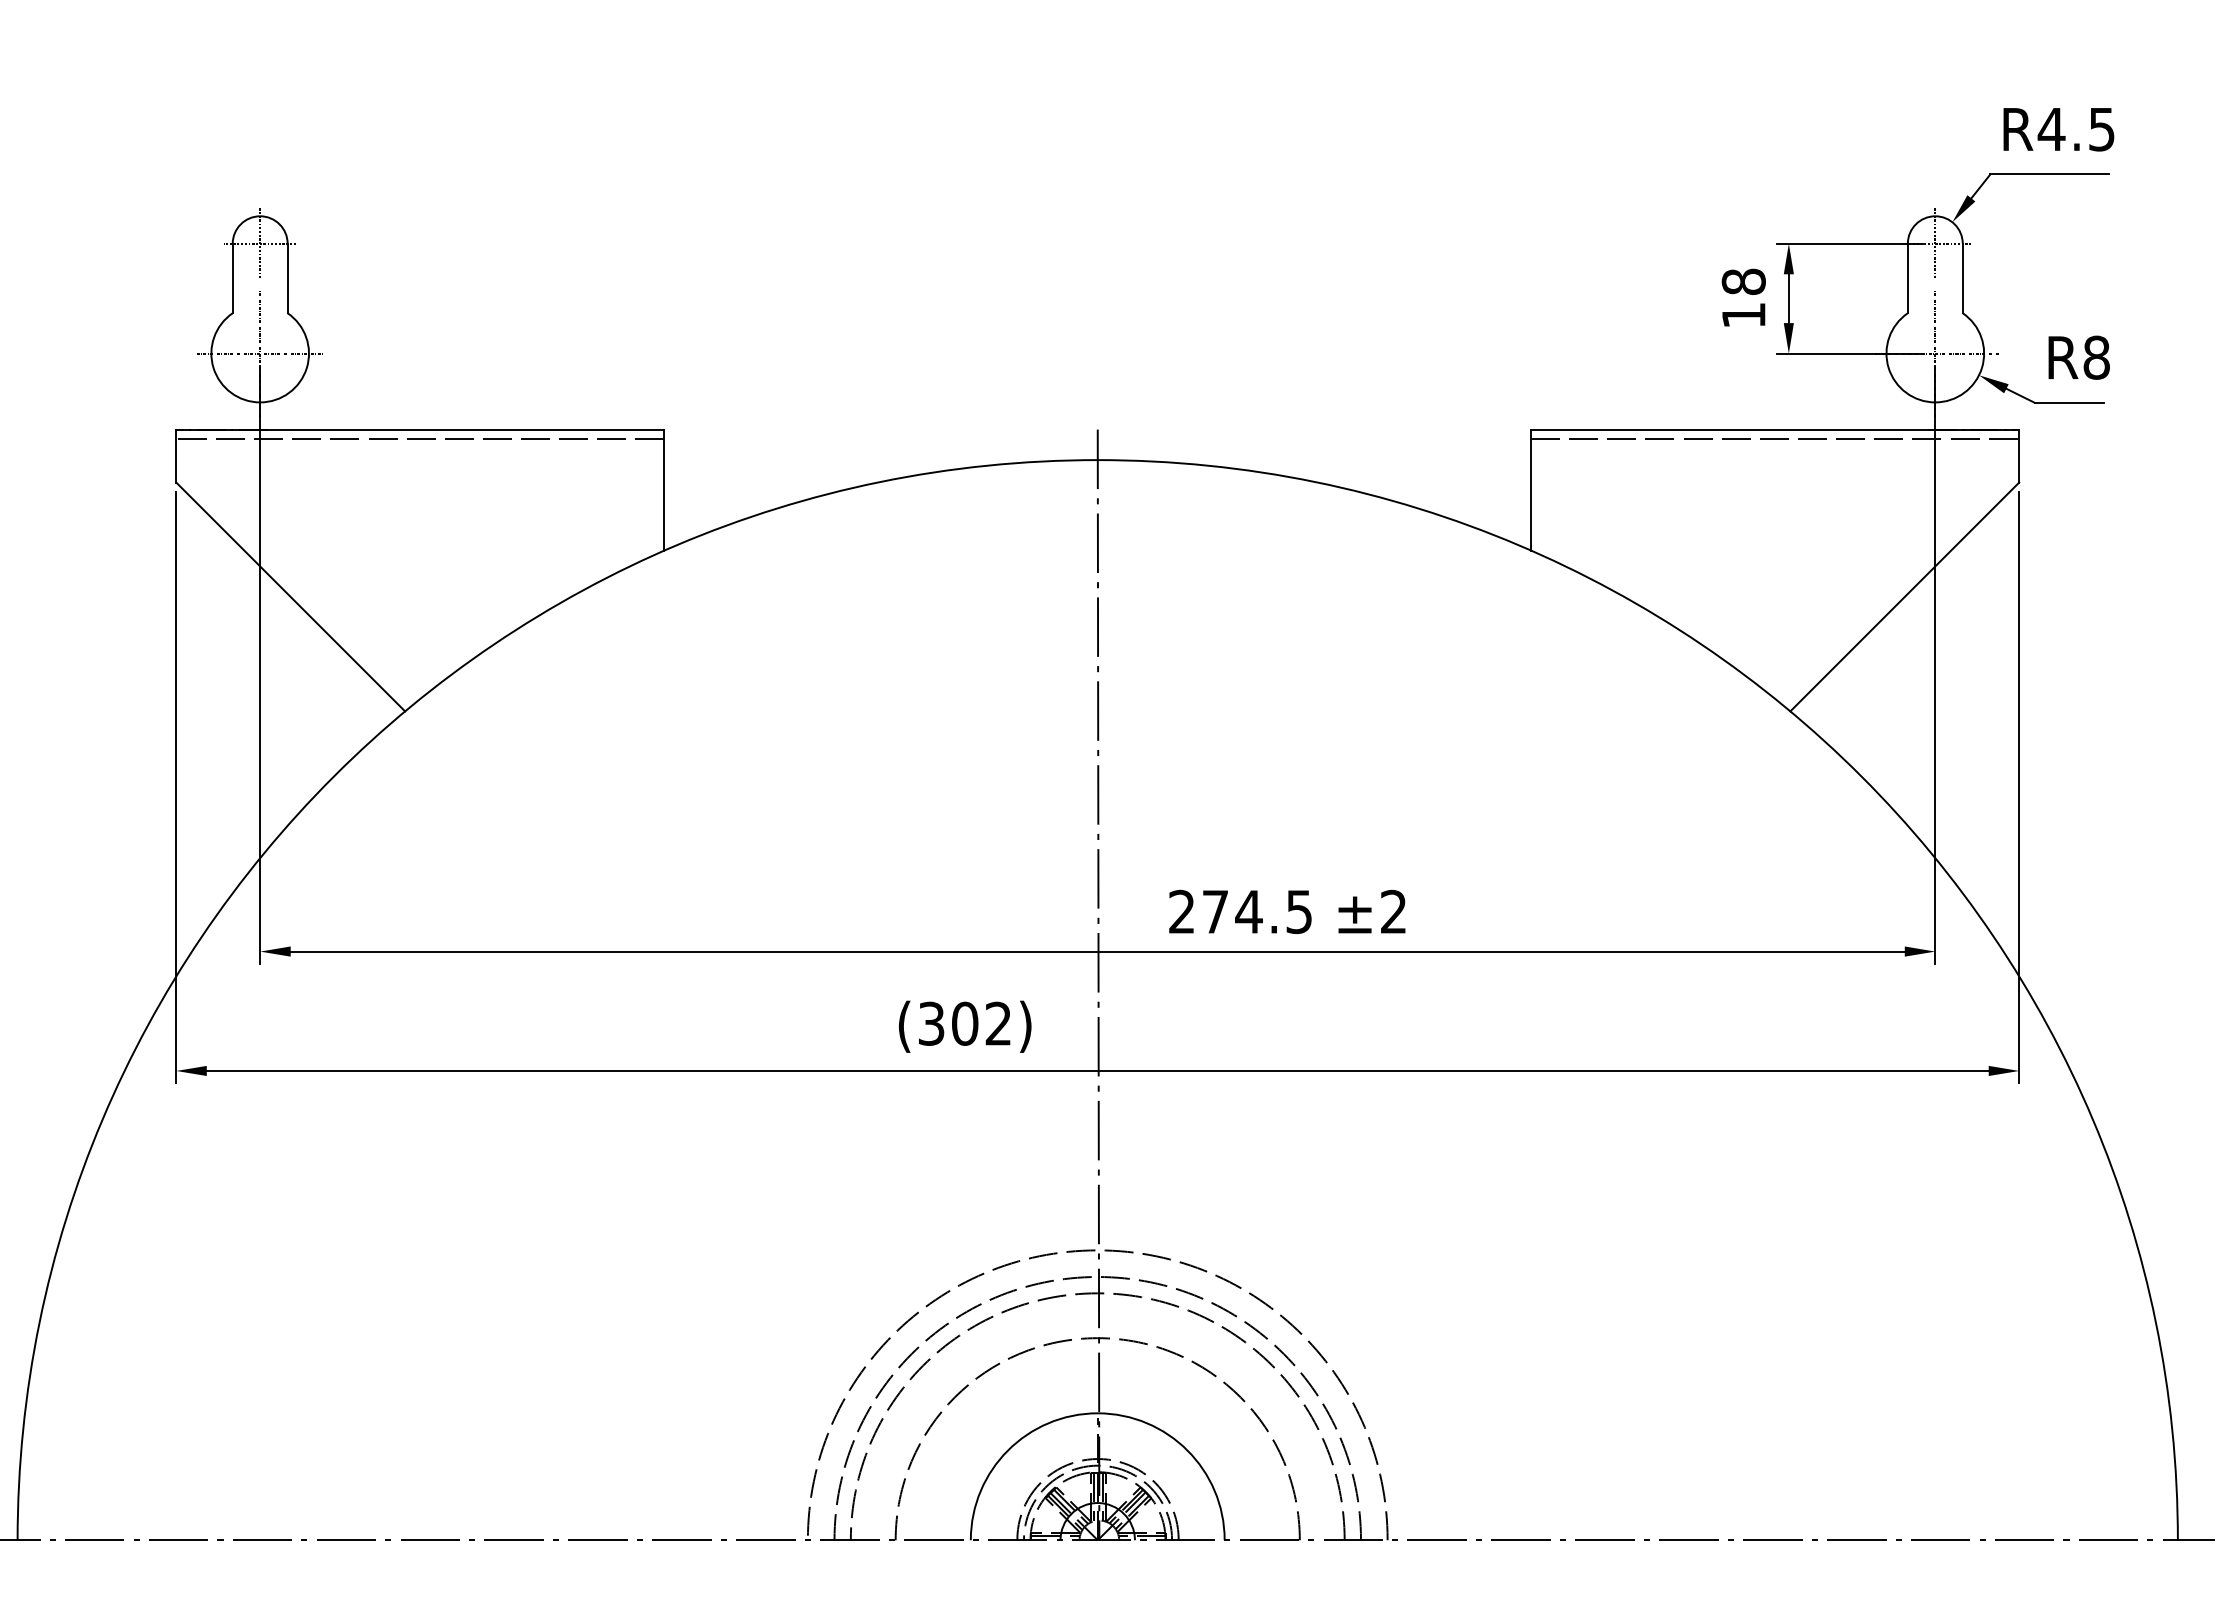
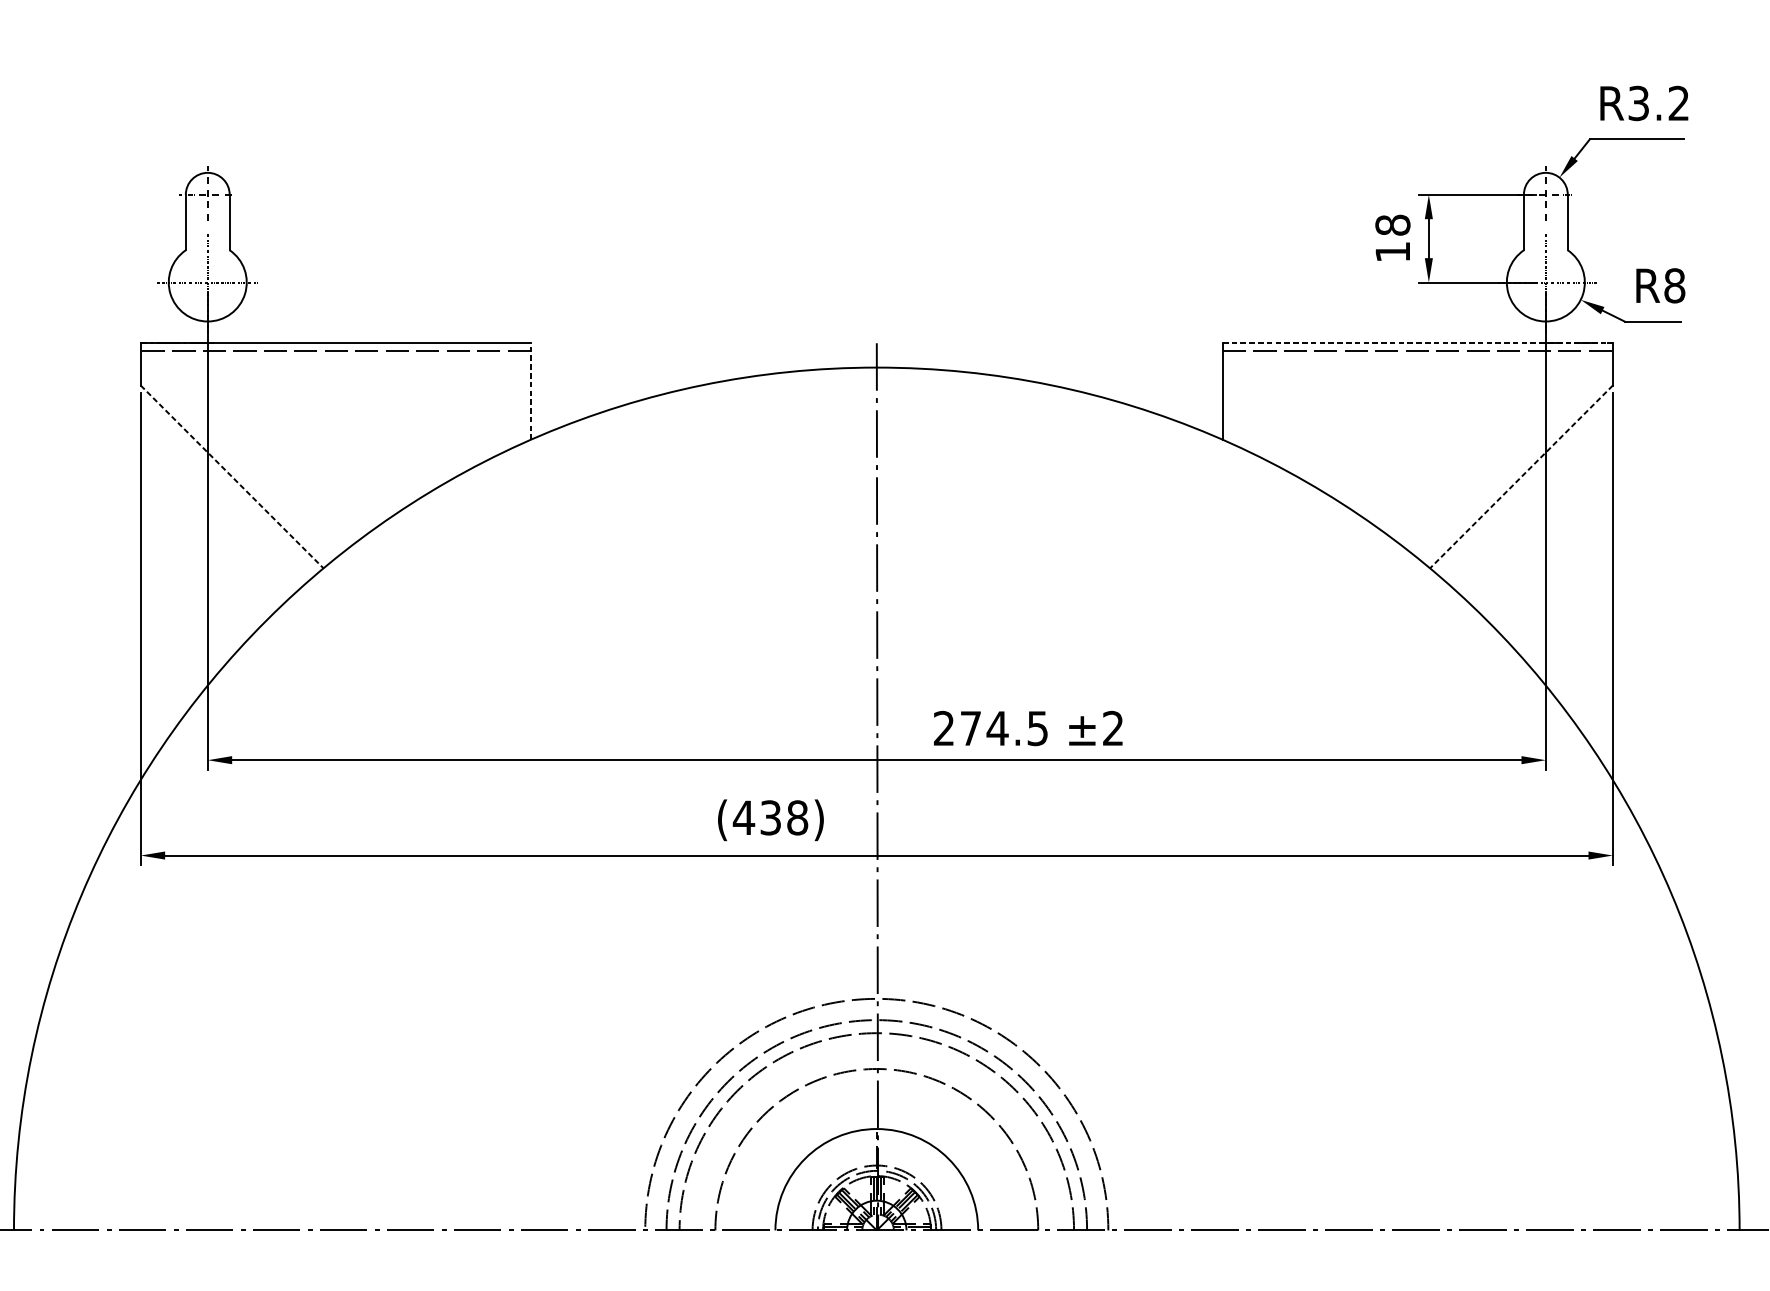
text: (2075, 129) -> (1657, 103), R4.5 -> R3.2
line: (1775, 429) -> (1418, 343), solid -> dashed
line: (664, 490) -> (530, 391), solid -> dashed
line: (290, 596) -> (231, 476), solid -> dashed
line: (1904, 596) -> (1521, 476), solid -> dashed
text: (964, 1023) -> (770, 817), (302) -> (438)

